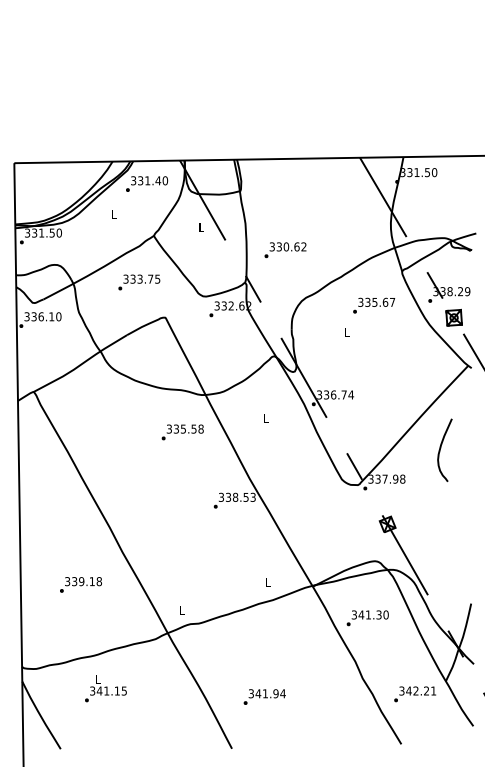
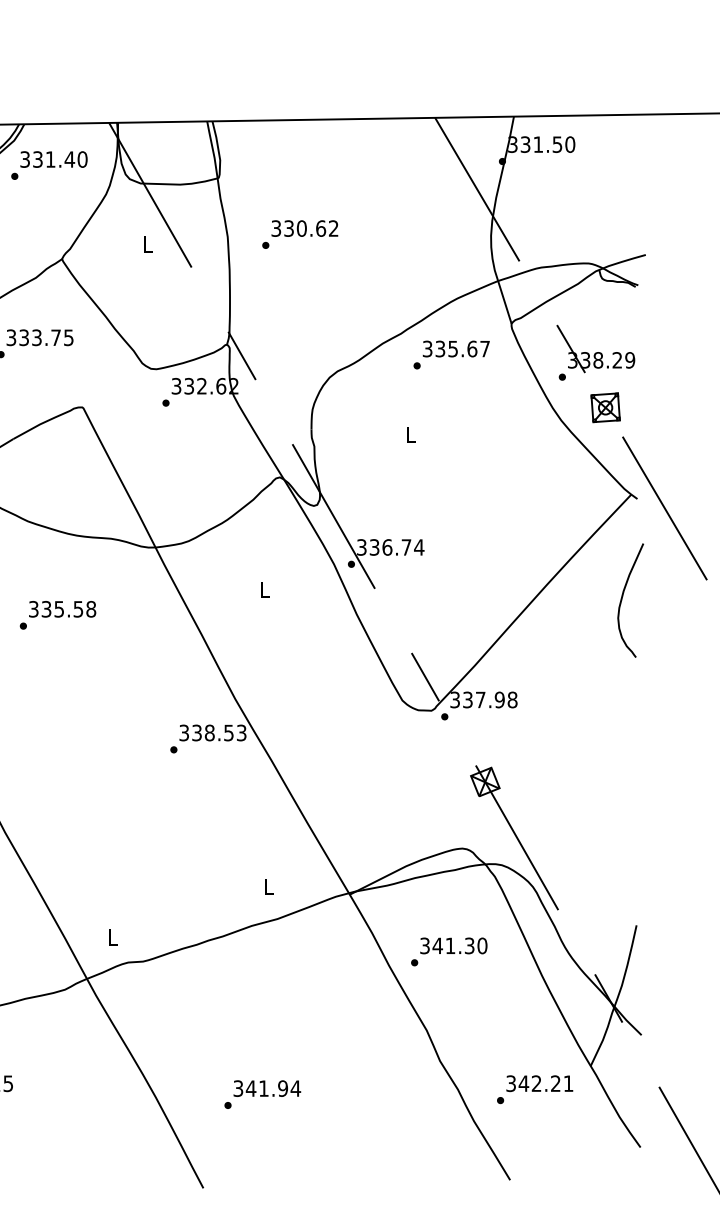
text: (285, 250) -> (300, 235), moved
text: (374, 305) -> (452, 354), moved
text: (182, 432) -> (57, 615), moved
curve: (441, 448) -> (624, 597), moved

